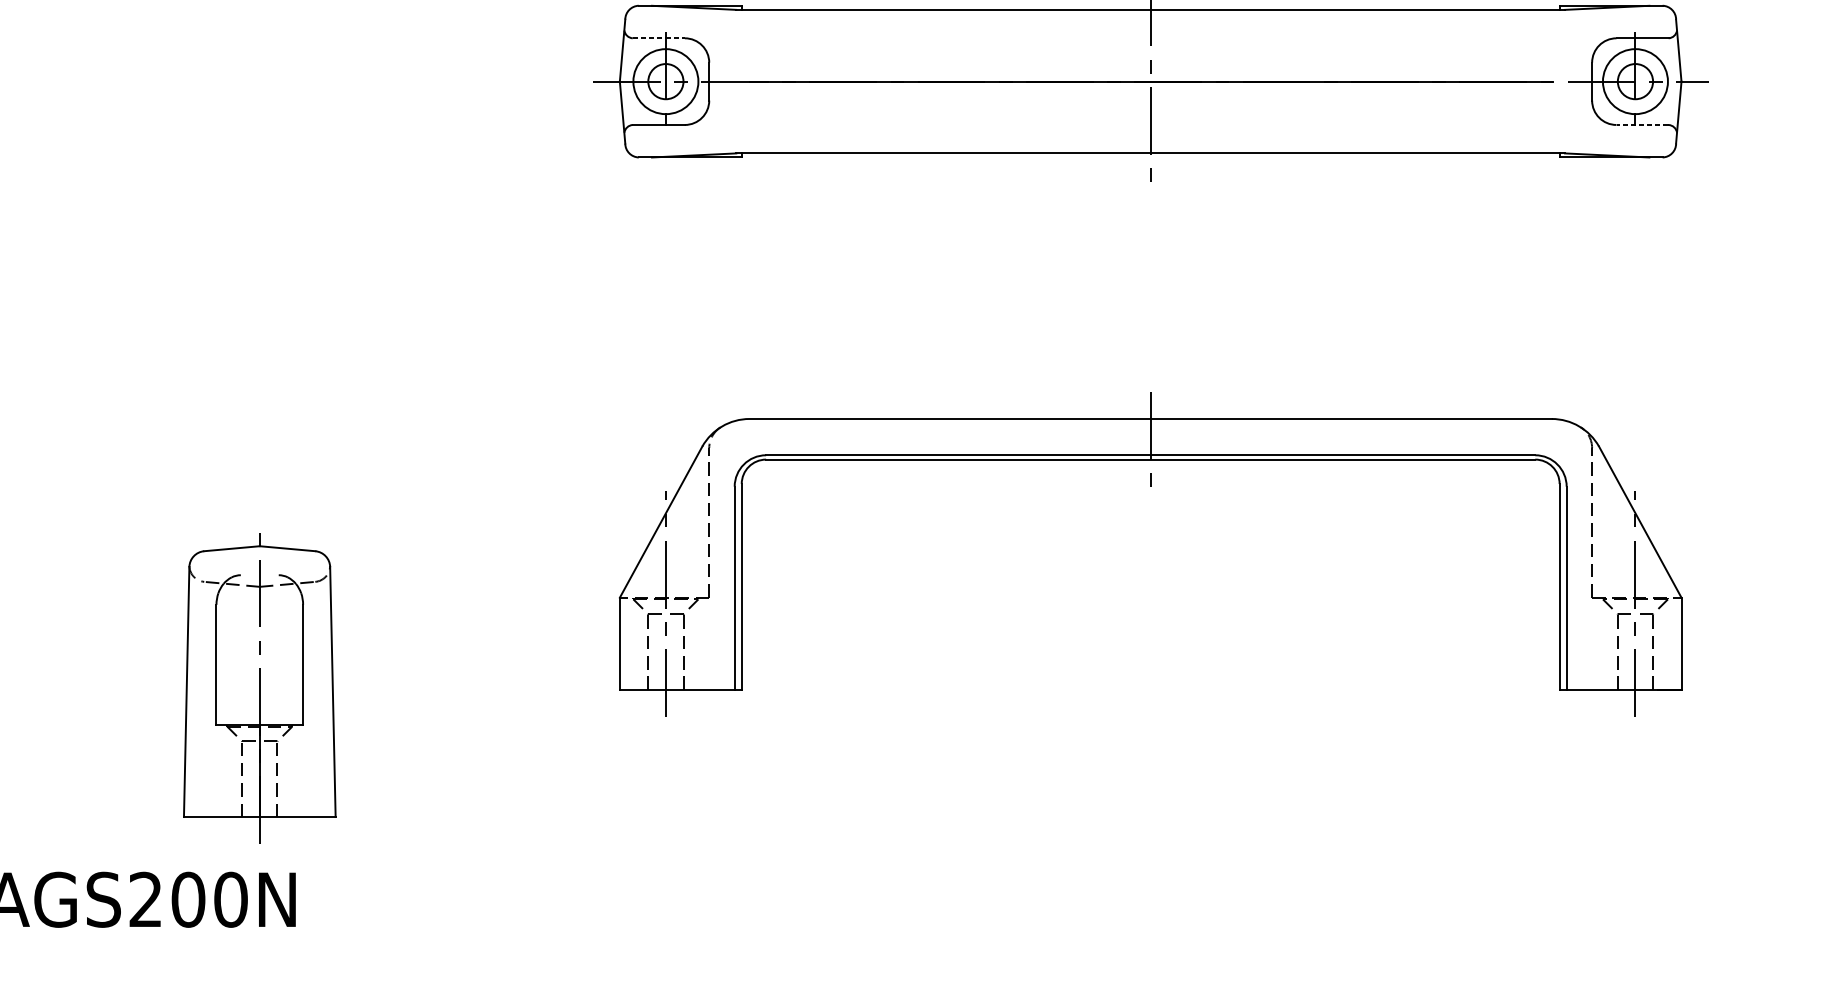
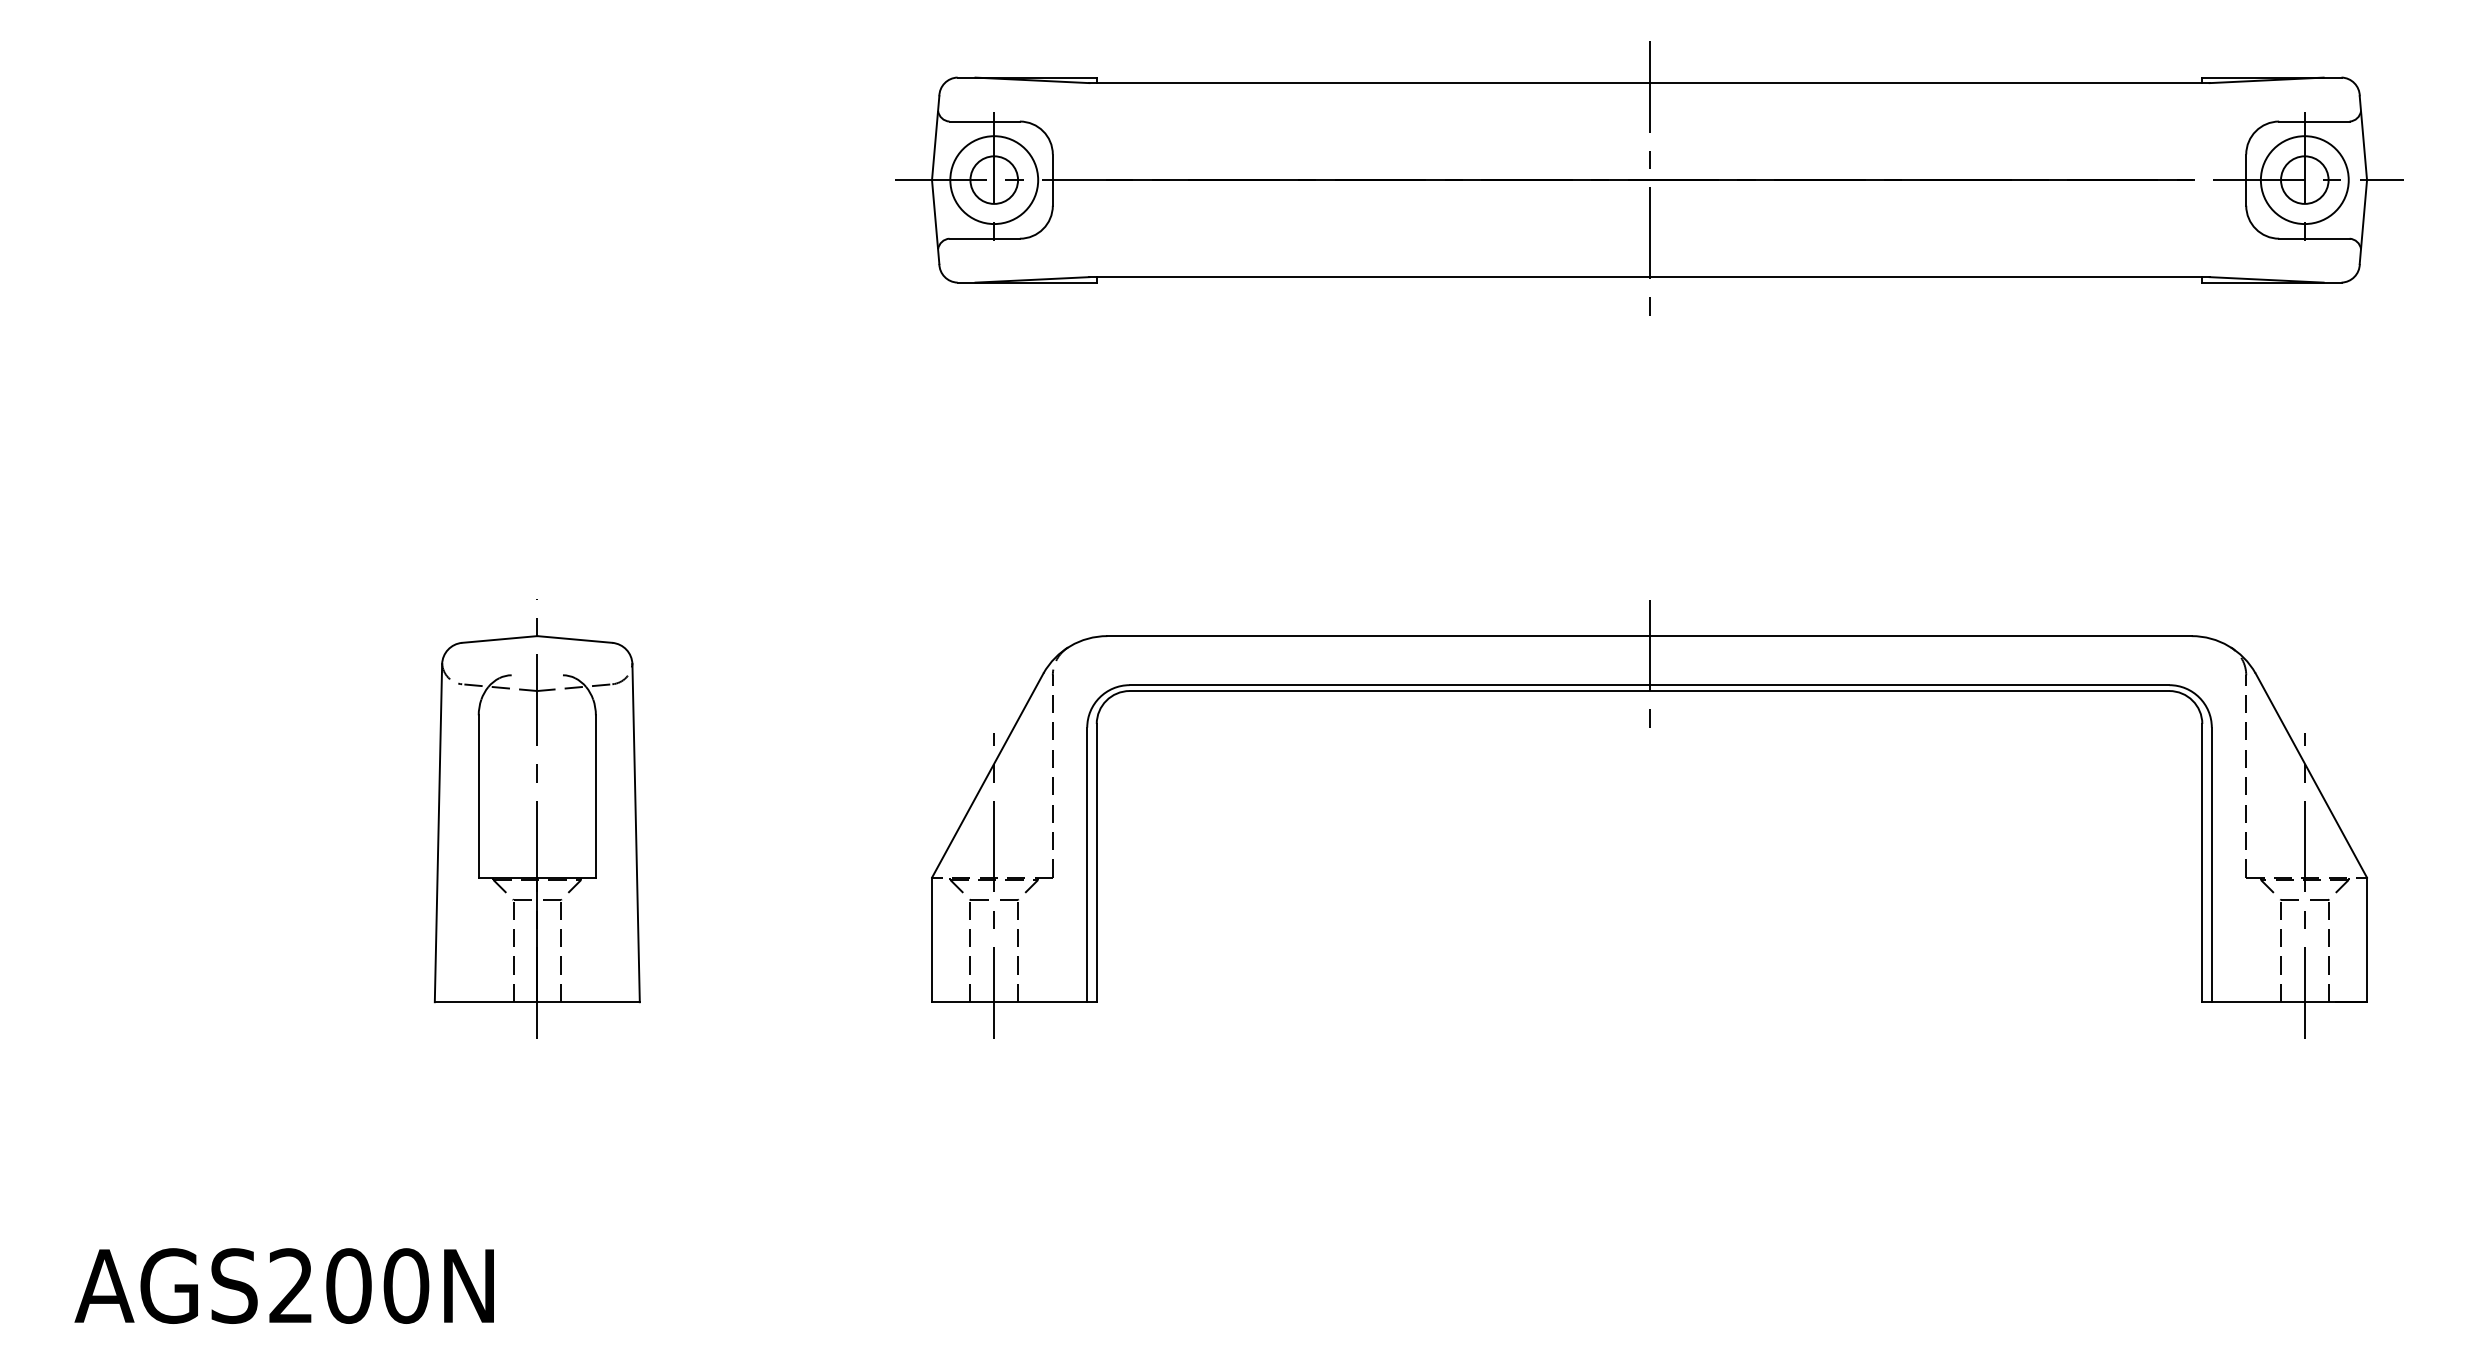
line: (659, 38) -> (985, 121), dashed -> solid
line: (1641, 124) -> (2313, 238), dashed -> solid
part: (259, 681) -> (536, 818), moved

